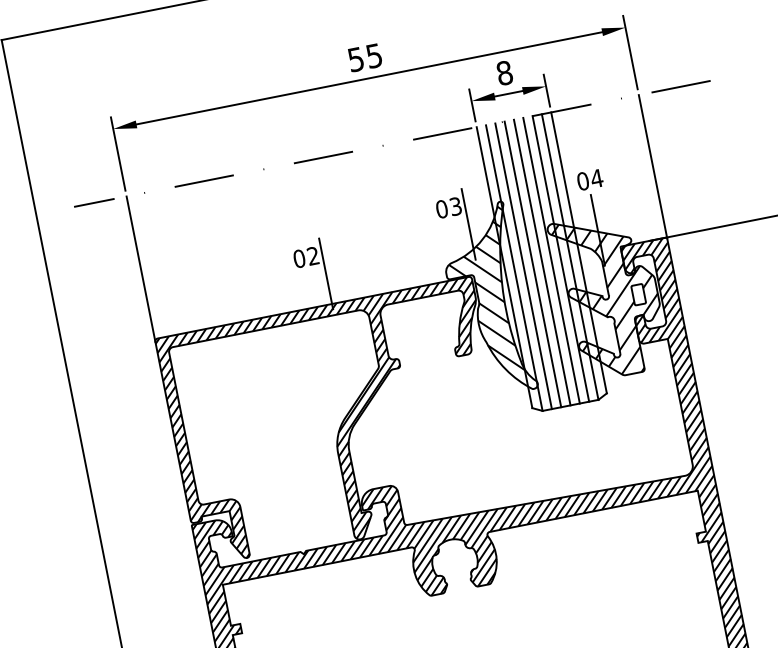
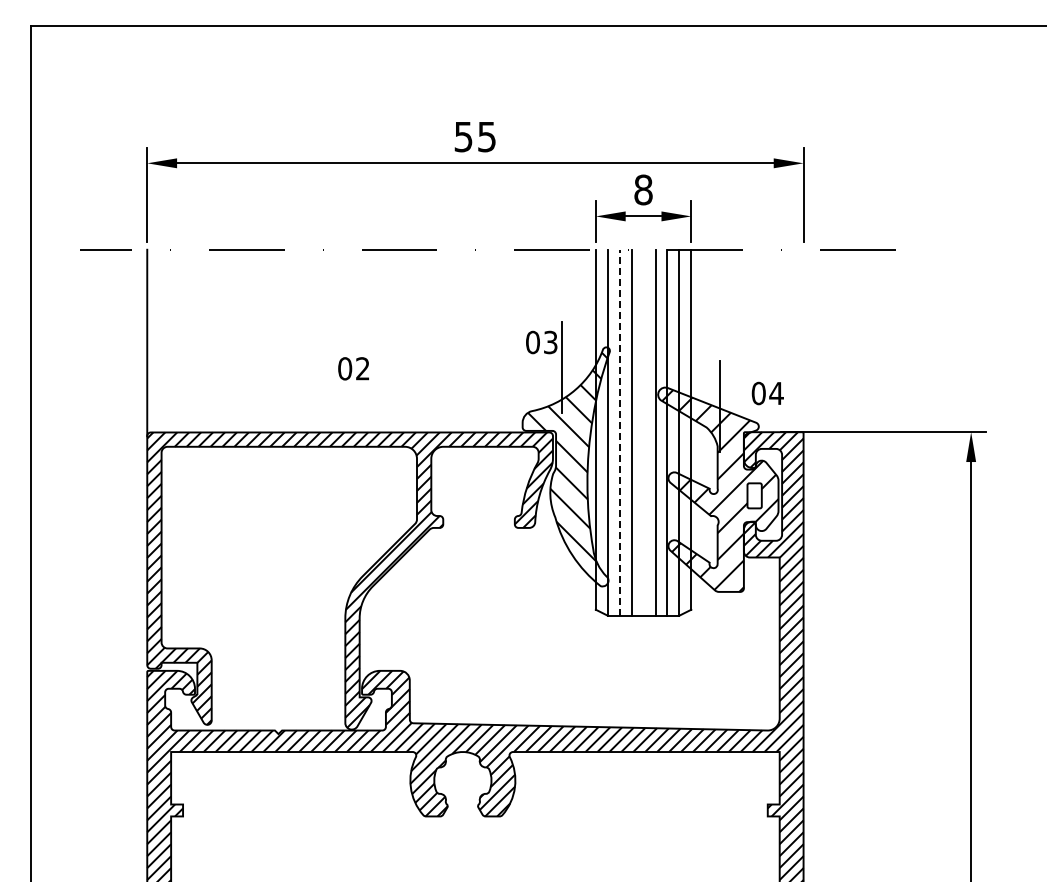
line: (652, 166) -> (803, 341), removed
text: (589, 179) -> (767, 393), moved
line: (542, 262) -> (643, 432), removed
line: (523, 266) -> (619, 432), solid -> dashed
line: (326, 273) -> (374, 393), removed

